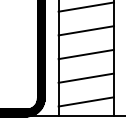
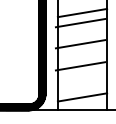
line: (86, 31) -> (80, 23), moved
line: (86, 54) -> (80, 44), moved
line: (86, 78) -> (80, 66), moved

